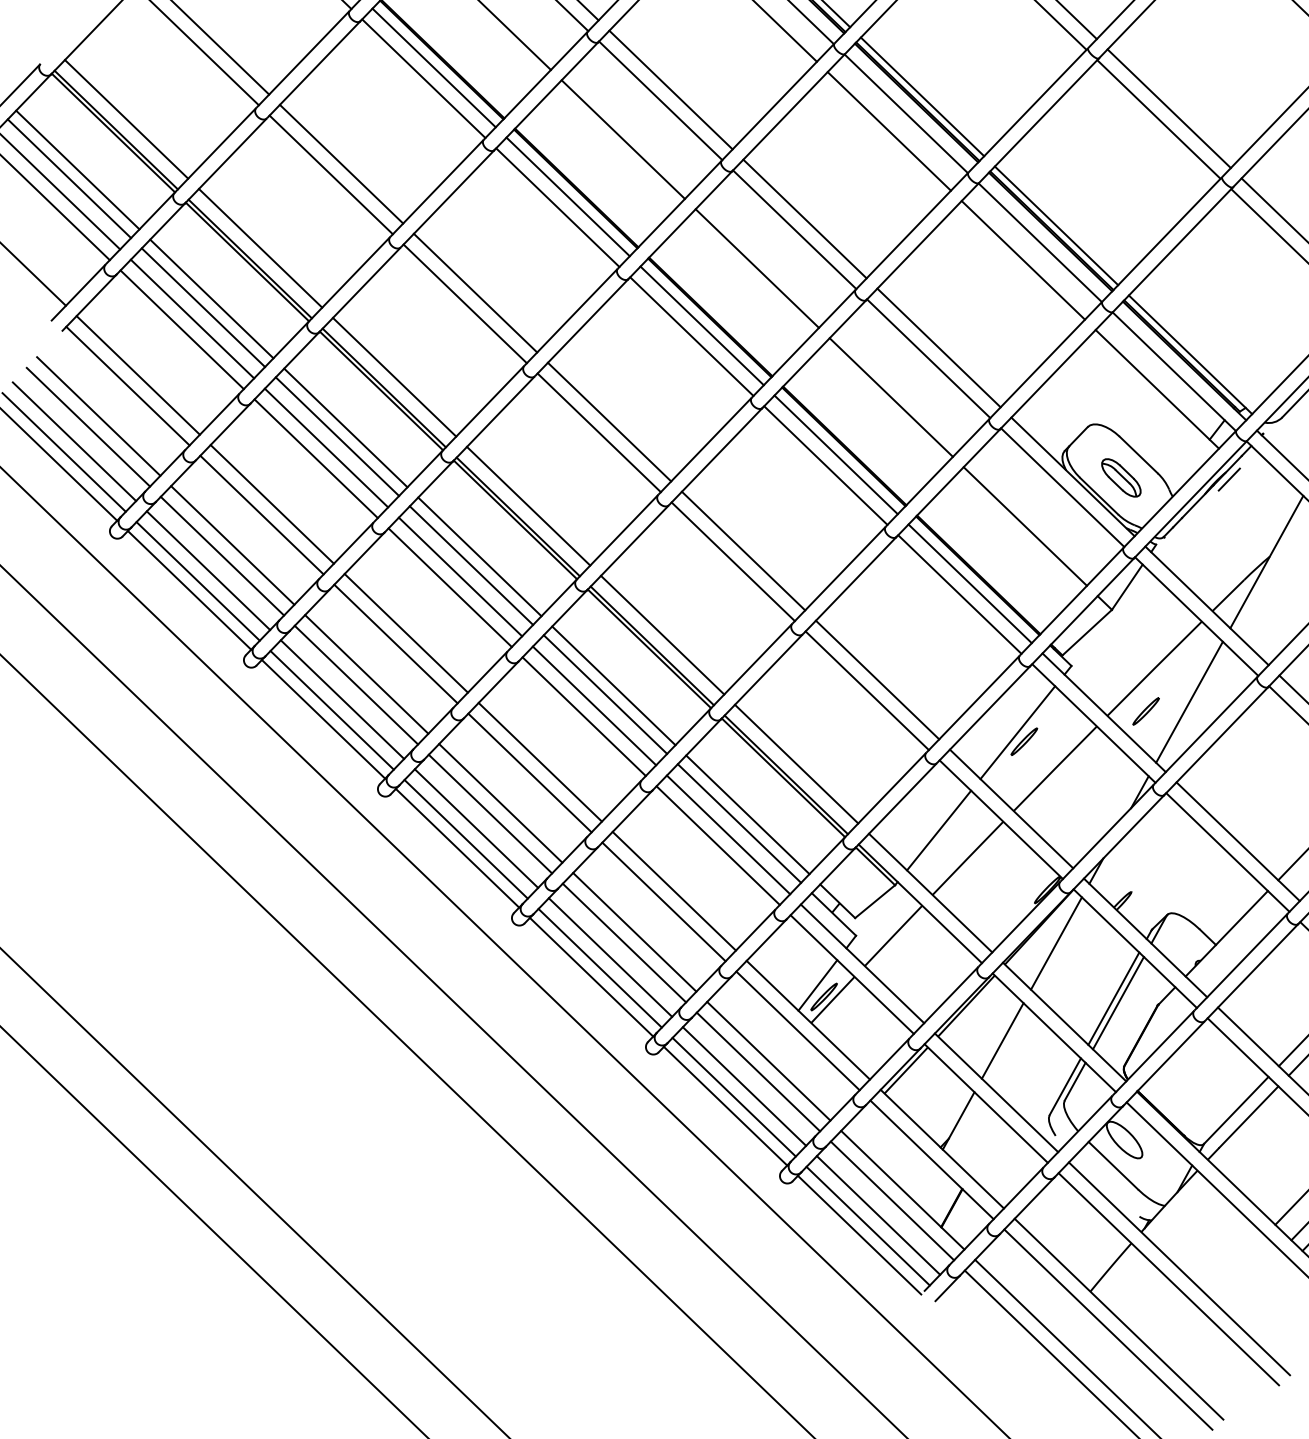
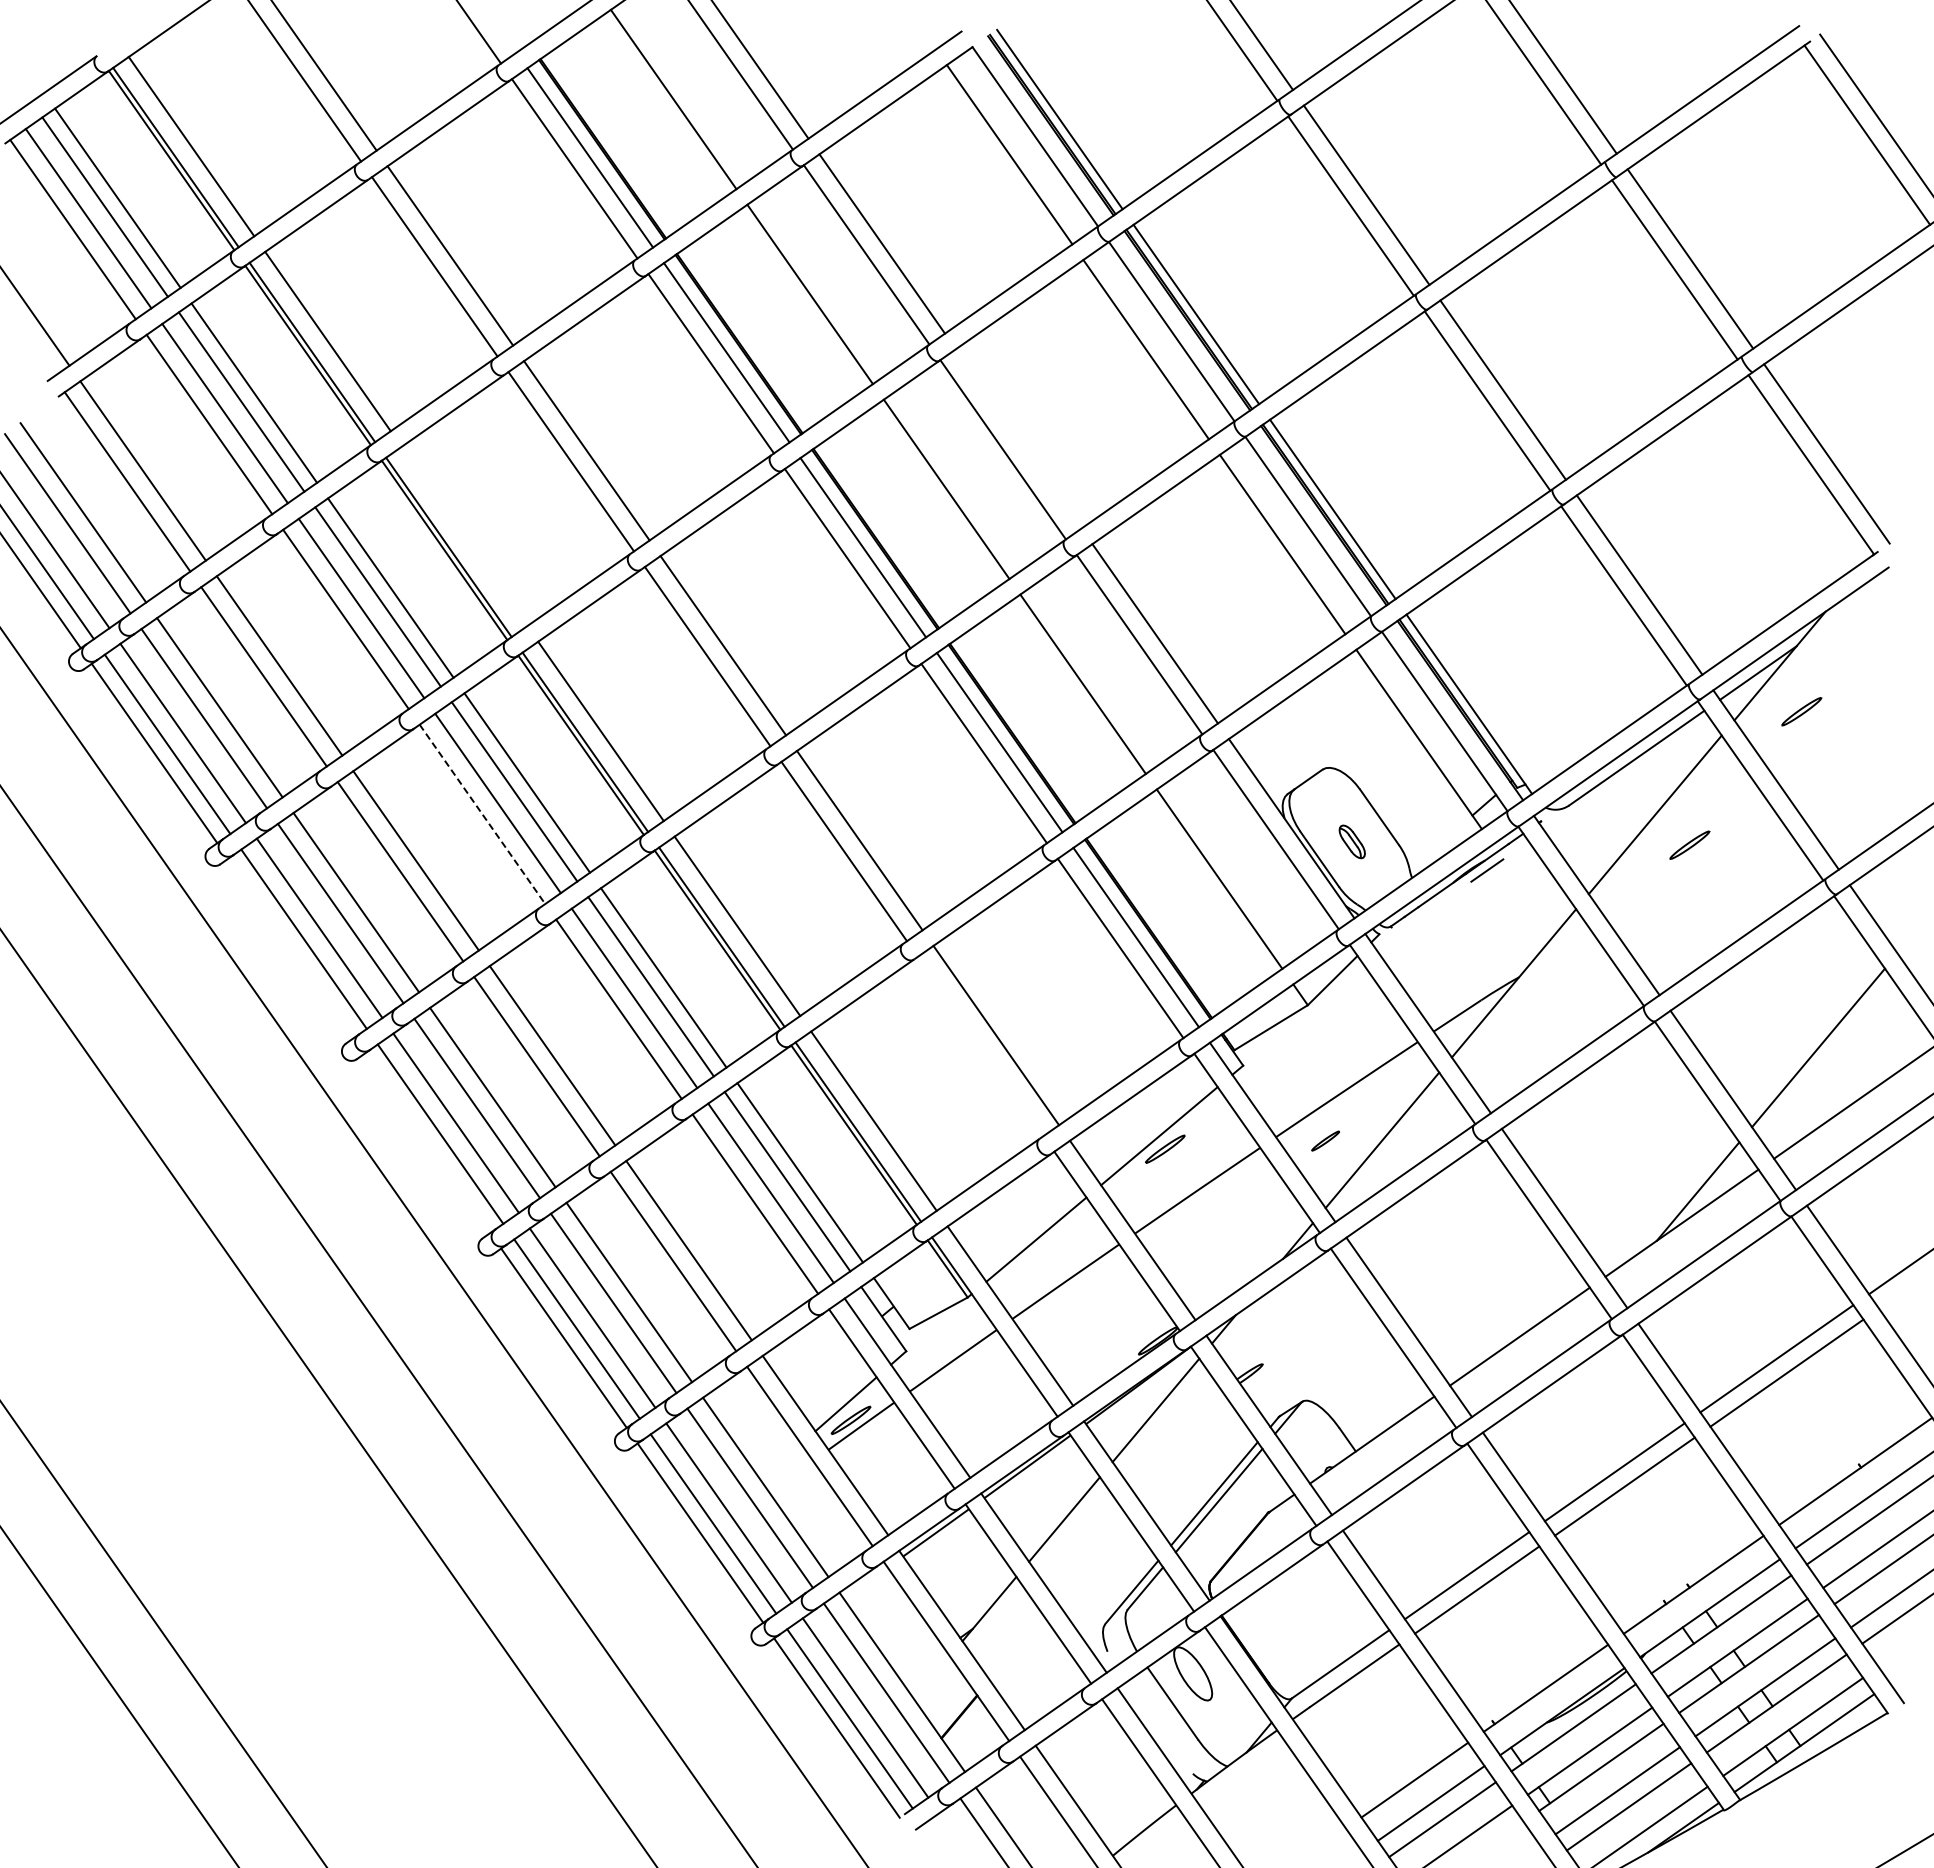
line: (804, 218) -> (1018, 438), removed
line: (394, 377) -> (464, 536), removed
part: (1121, 477) -> (1352, 841), size x0.6
line: (450, 587) -> (482, 814), solid -> dashed
line: (867, 690) -> (980, 1046), removed
part: (1145, 710) -> (1325, 1140), size x0.7
line: (323, 719) -> (290, 948), removed
line: (457, 848) -> (427, 1143), removed

